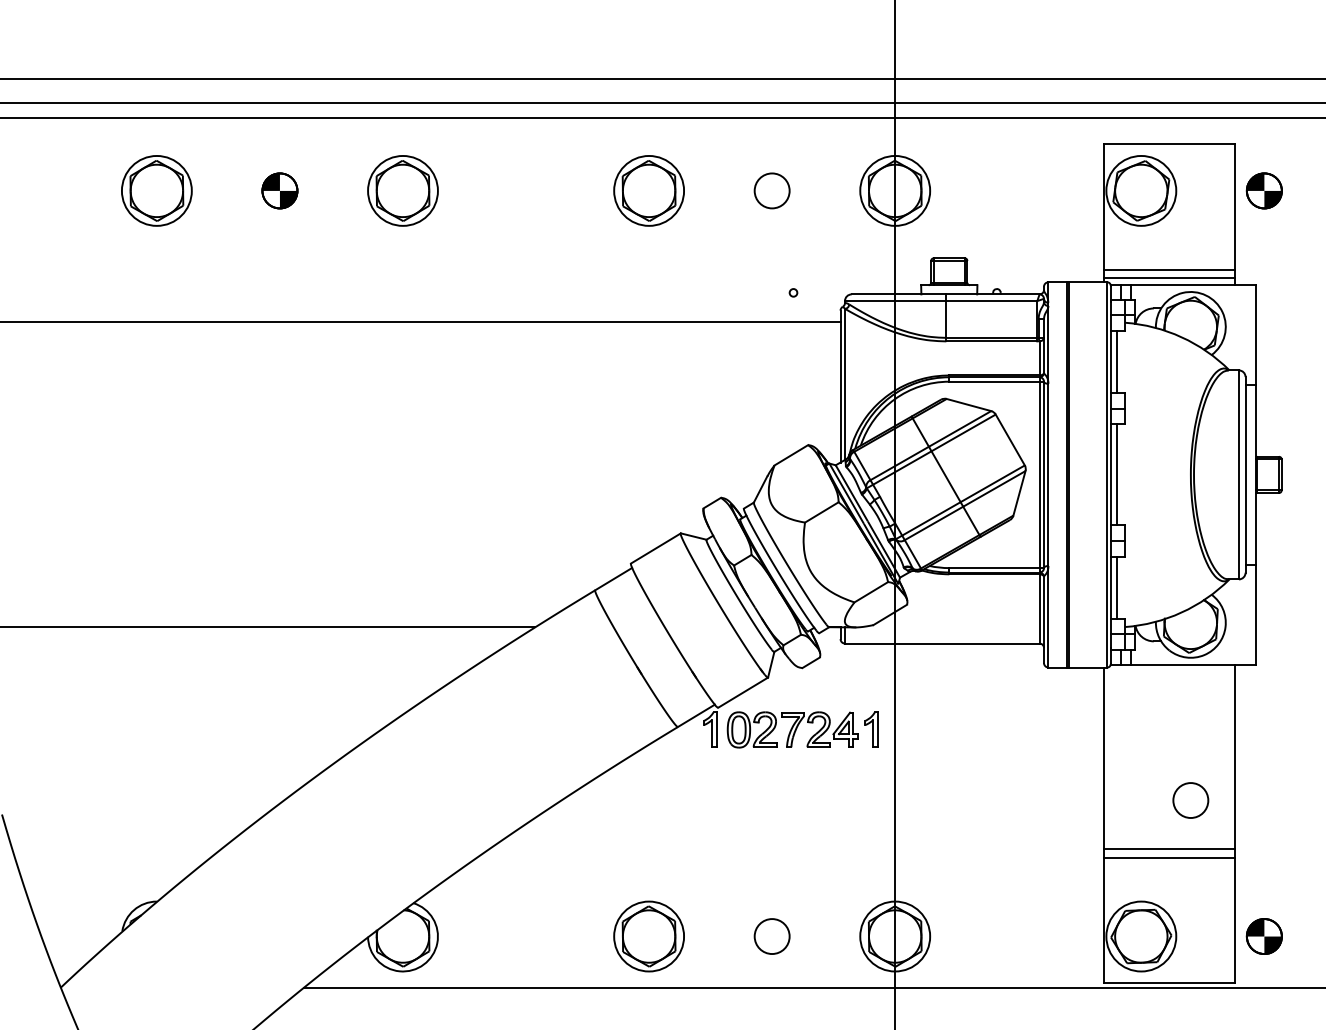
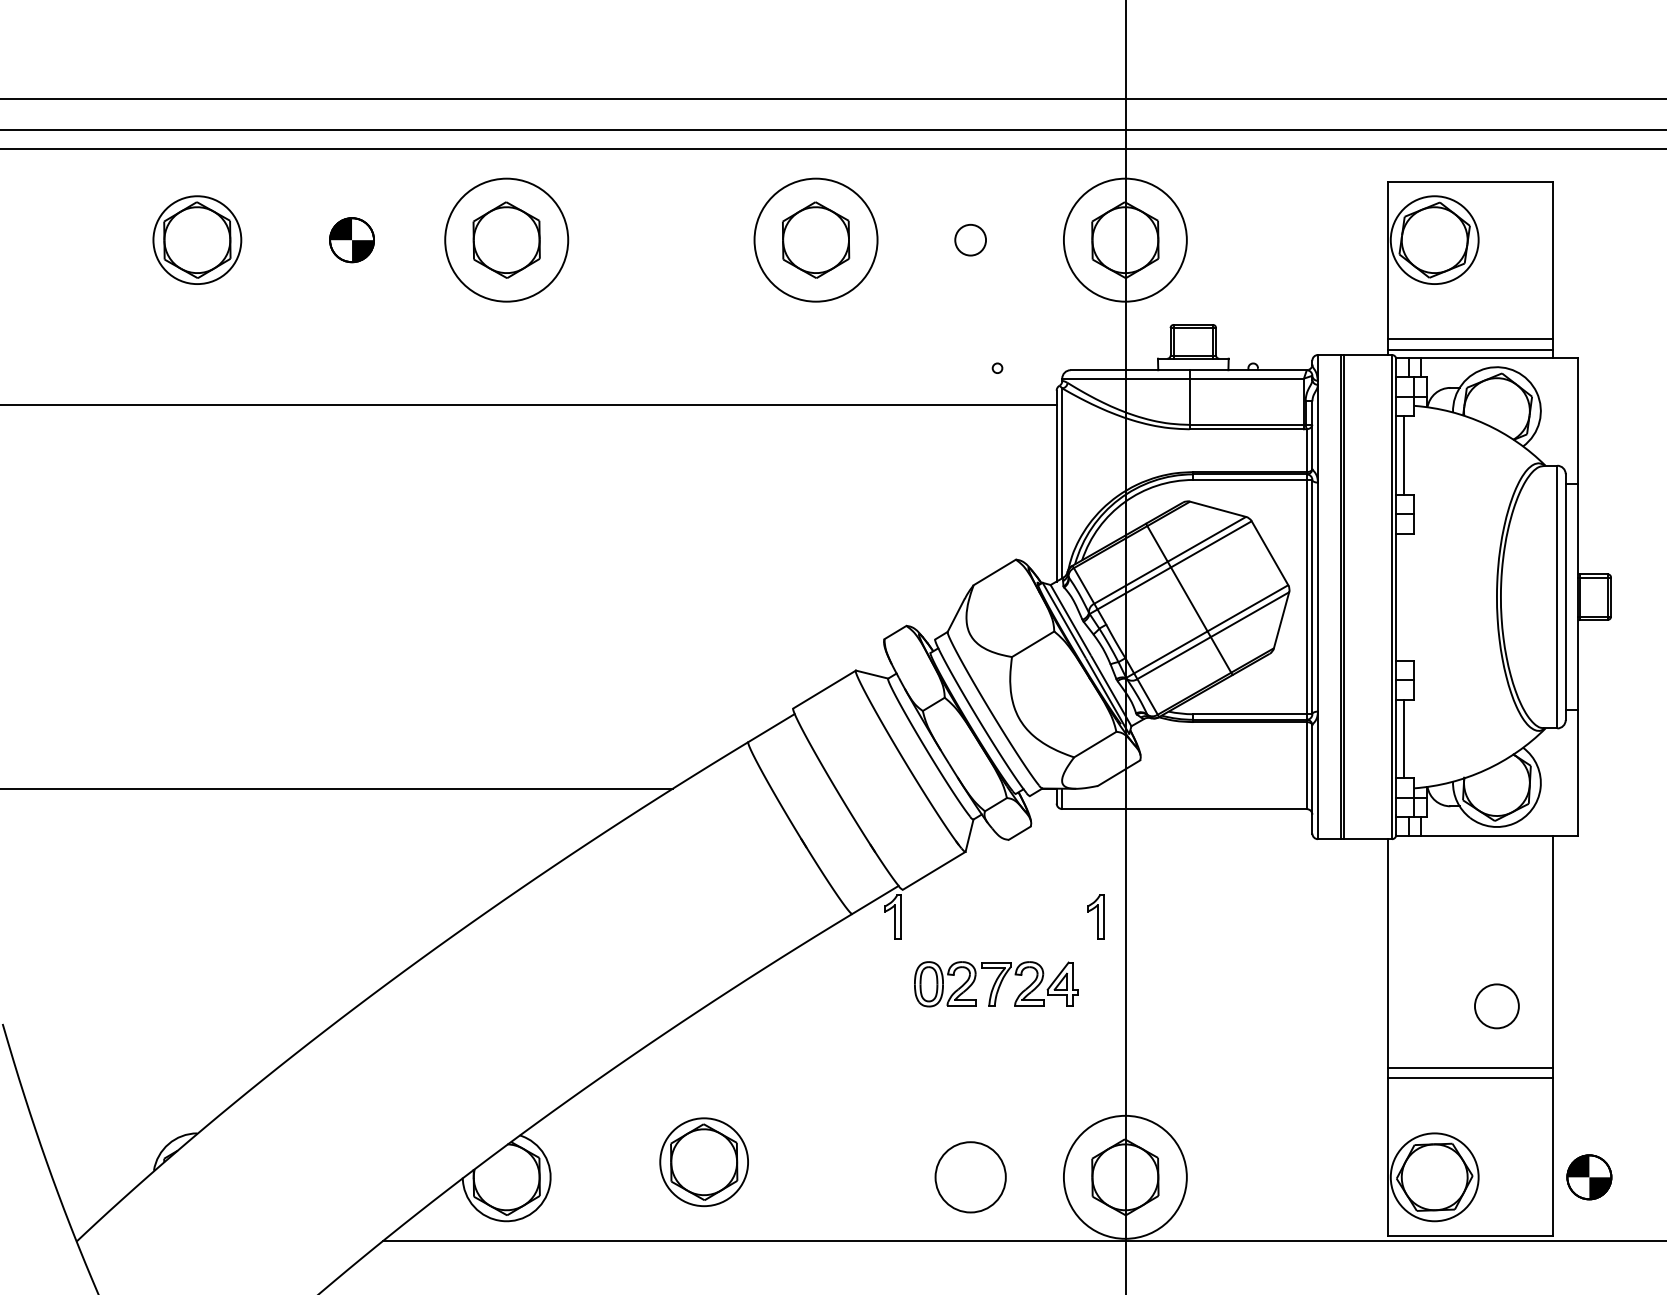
circle: (402, 190) -> (506, 239), size x1.4
circle: (649, 190) -> (816, 239), size x1.4
circle: (771, 190) -> (969, 239), size x0.7
circle: (895, 190) -> (1125, 239), size x1.4
part: (1263, 190) -> (1588, 239), removed
line: (1117, 474) -> (1404, 596), removed
part: (792, 729) -> (996, 983), moved
part: (648, 936) -> (703, 1162), moved
circle: (771, 936) -> (969, 1177), size x1.6
circle: (895, 936) -> (1125, 1177), size x1.4

